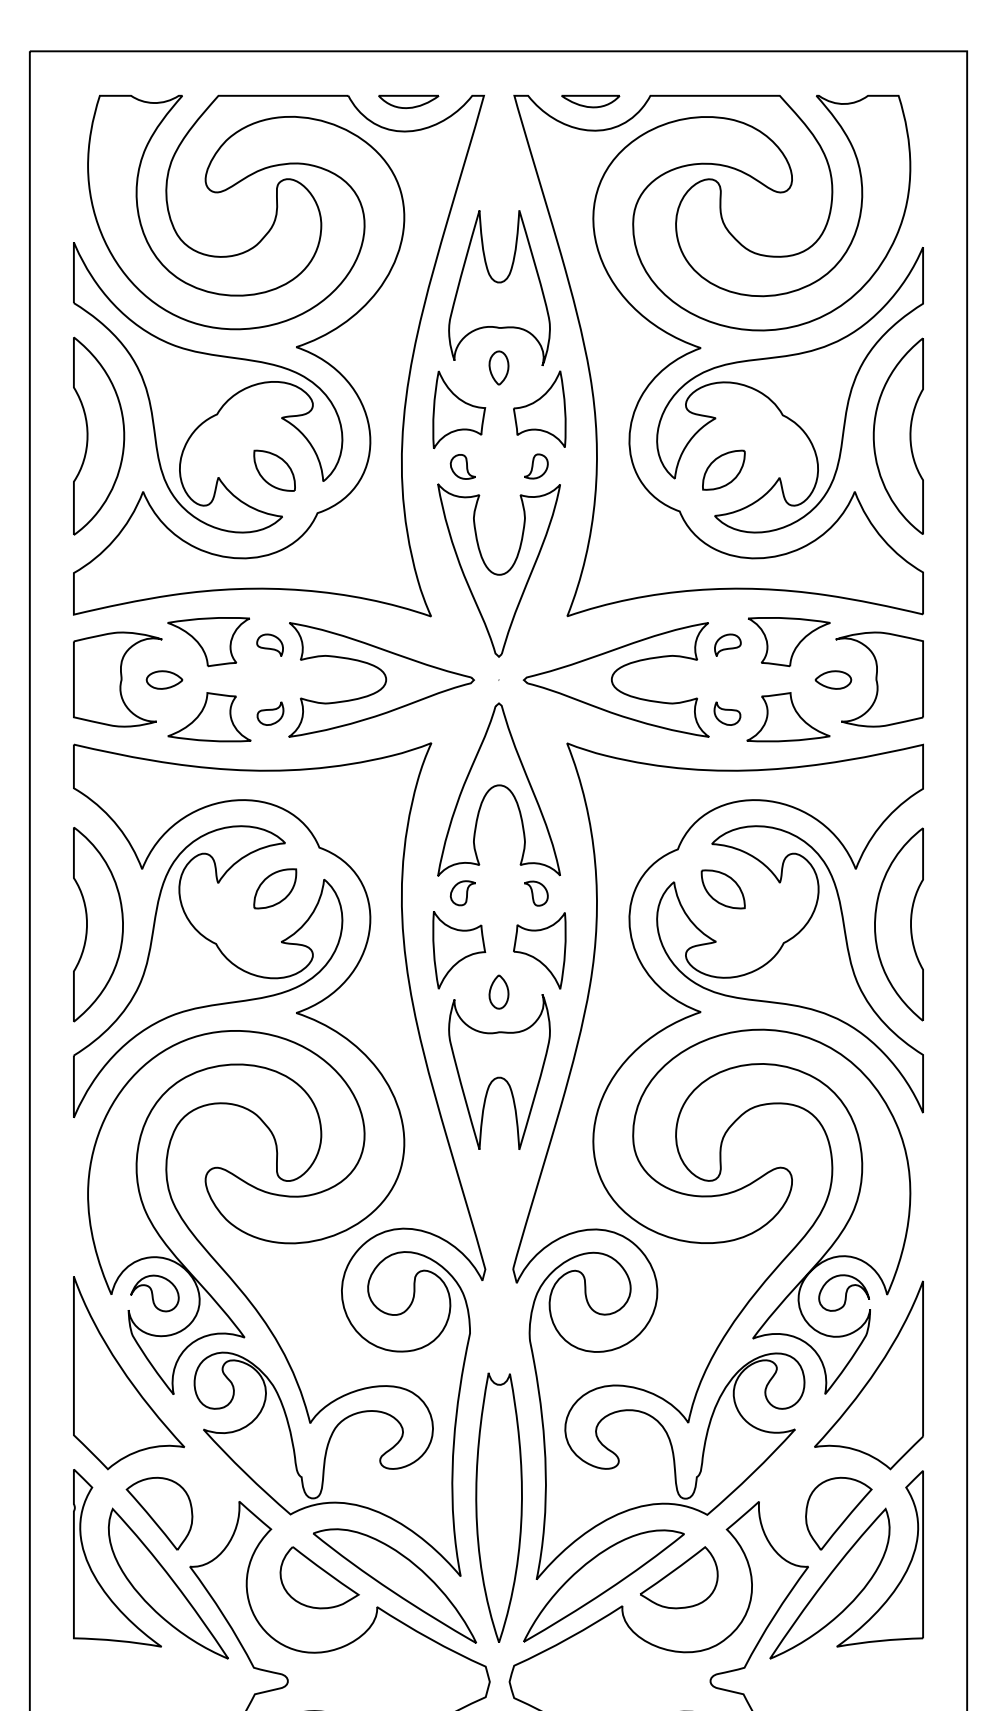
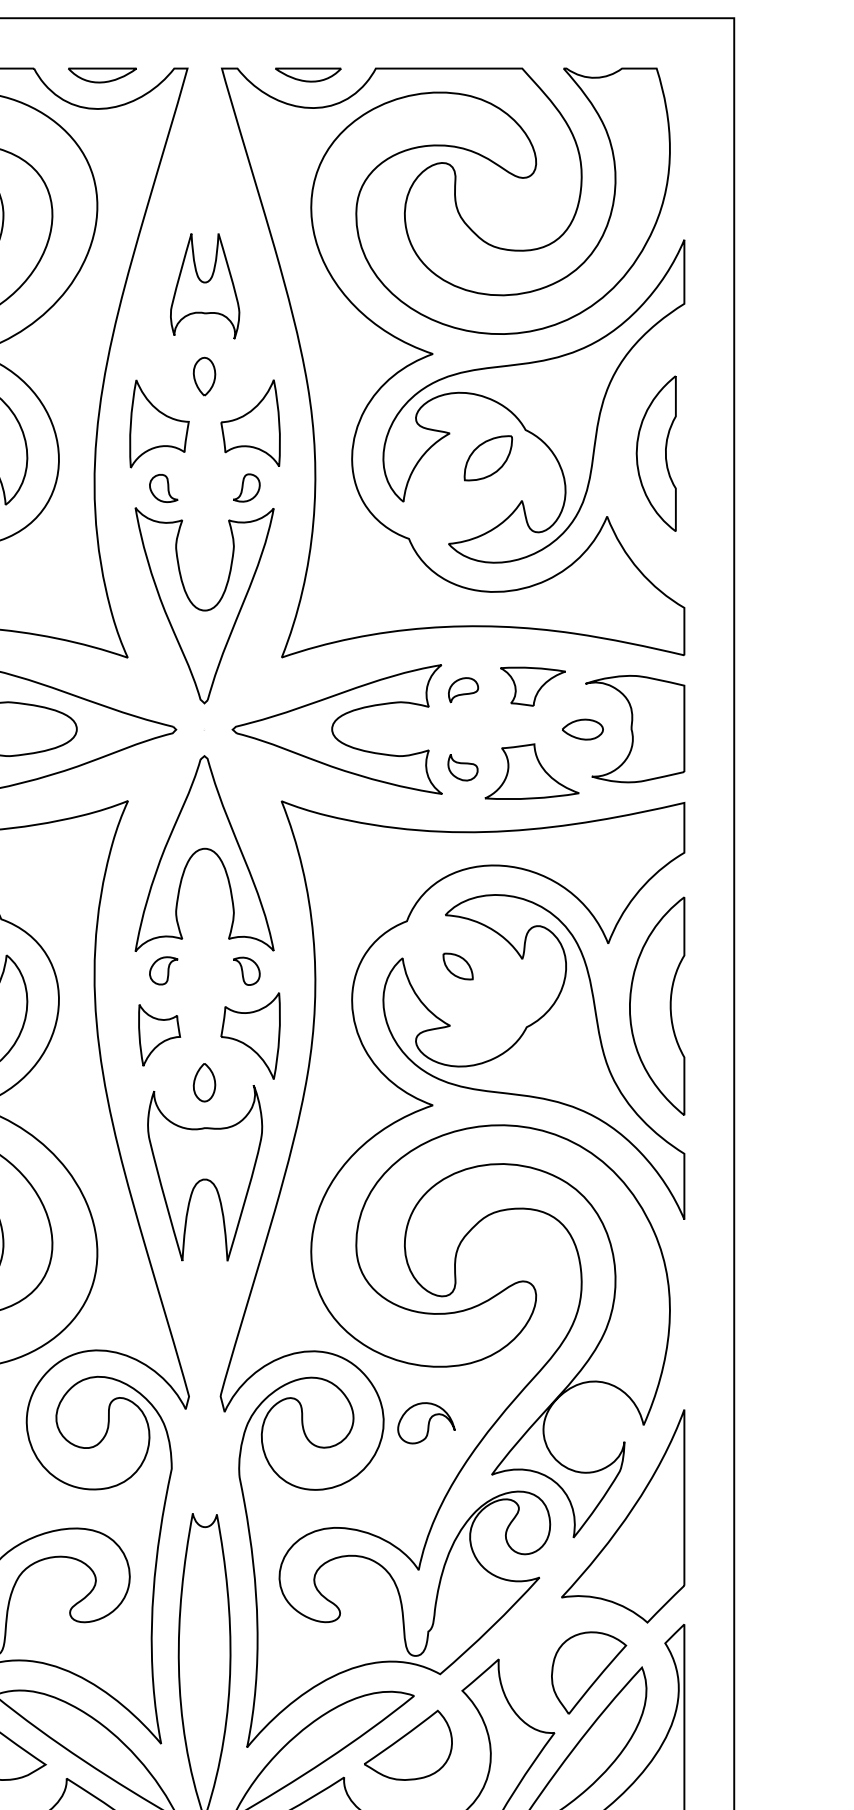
part: (499, 288) -> (205, 286), size x0.6
part: (897, 435) -> (655, 452), size x0.7
part: (723, 469) -> (487, 457), moved
part: (789, 642) -> (533, 687), size x0.7
part: (722, 889) -> (457, 966), size x0.6
part: (459, 950) -> (159, 1035), size x0.7
part: (843, 1292) -> (425, 1422), moved

